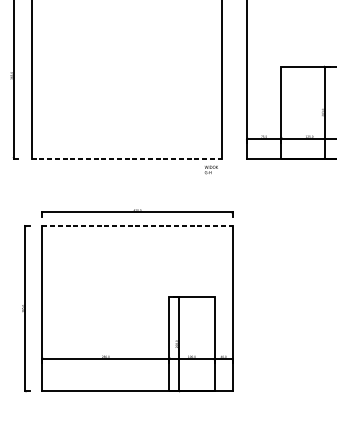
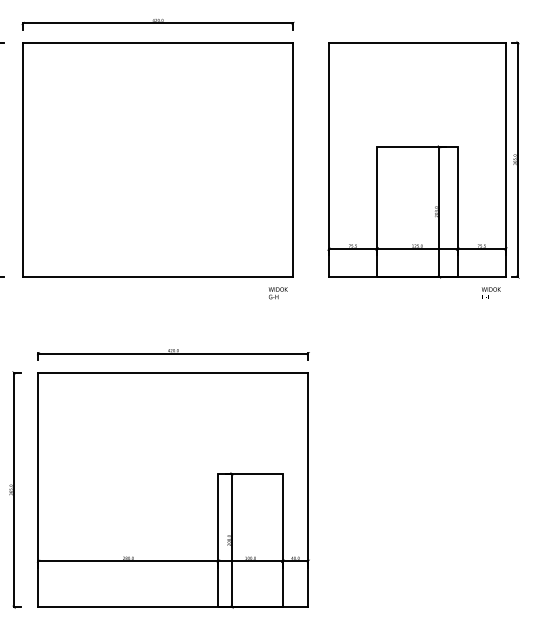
line: (127, 158) -> (158, 277), dashed -> solid
line: (137, 225) -> (173, 372), dashed -> solid

